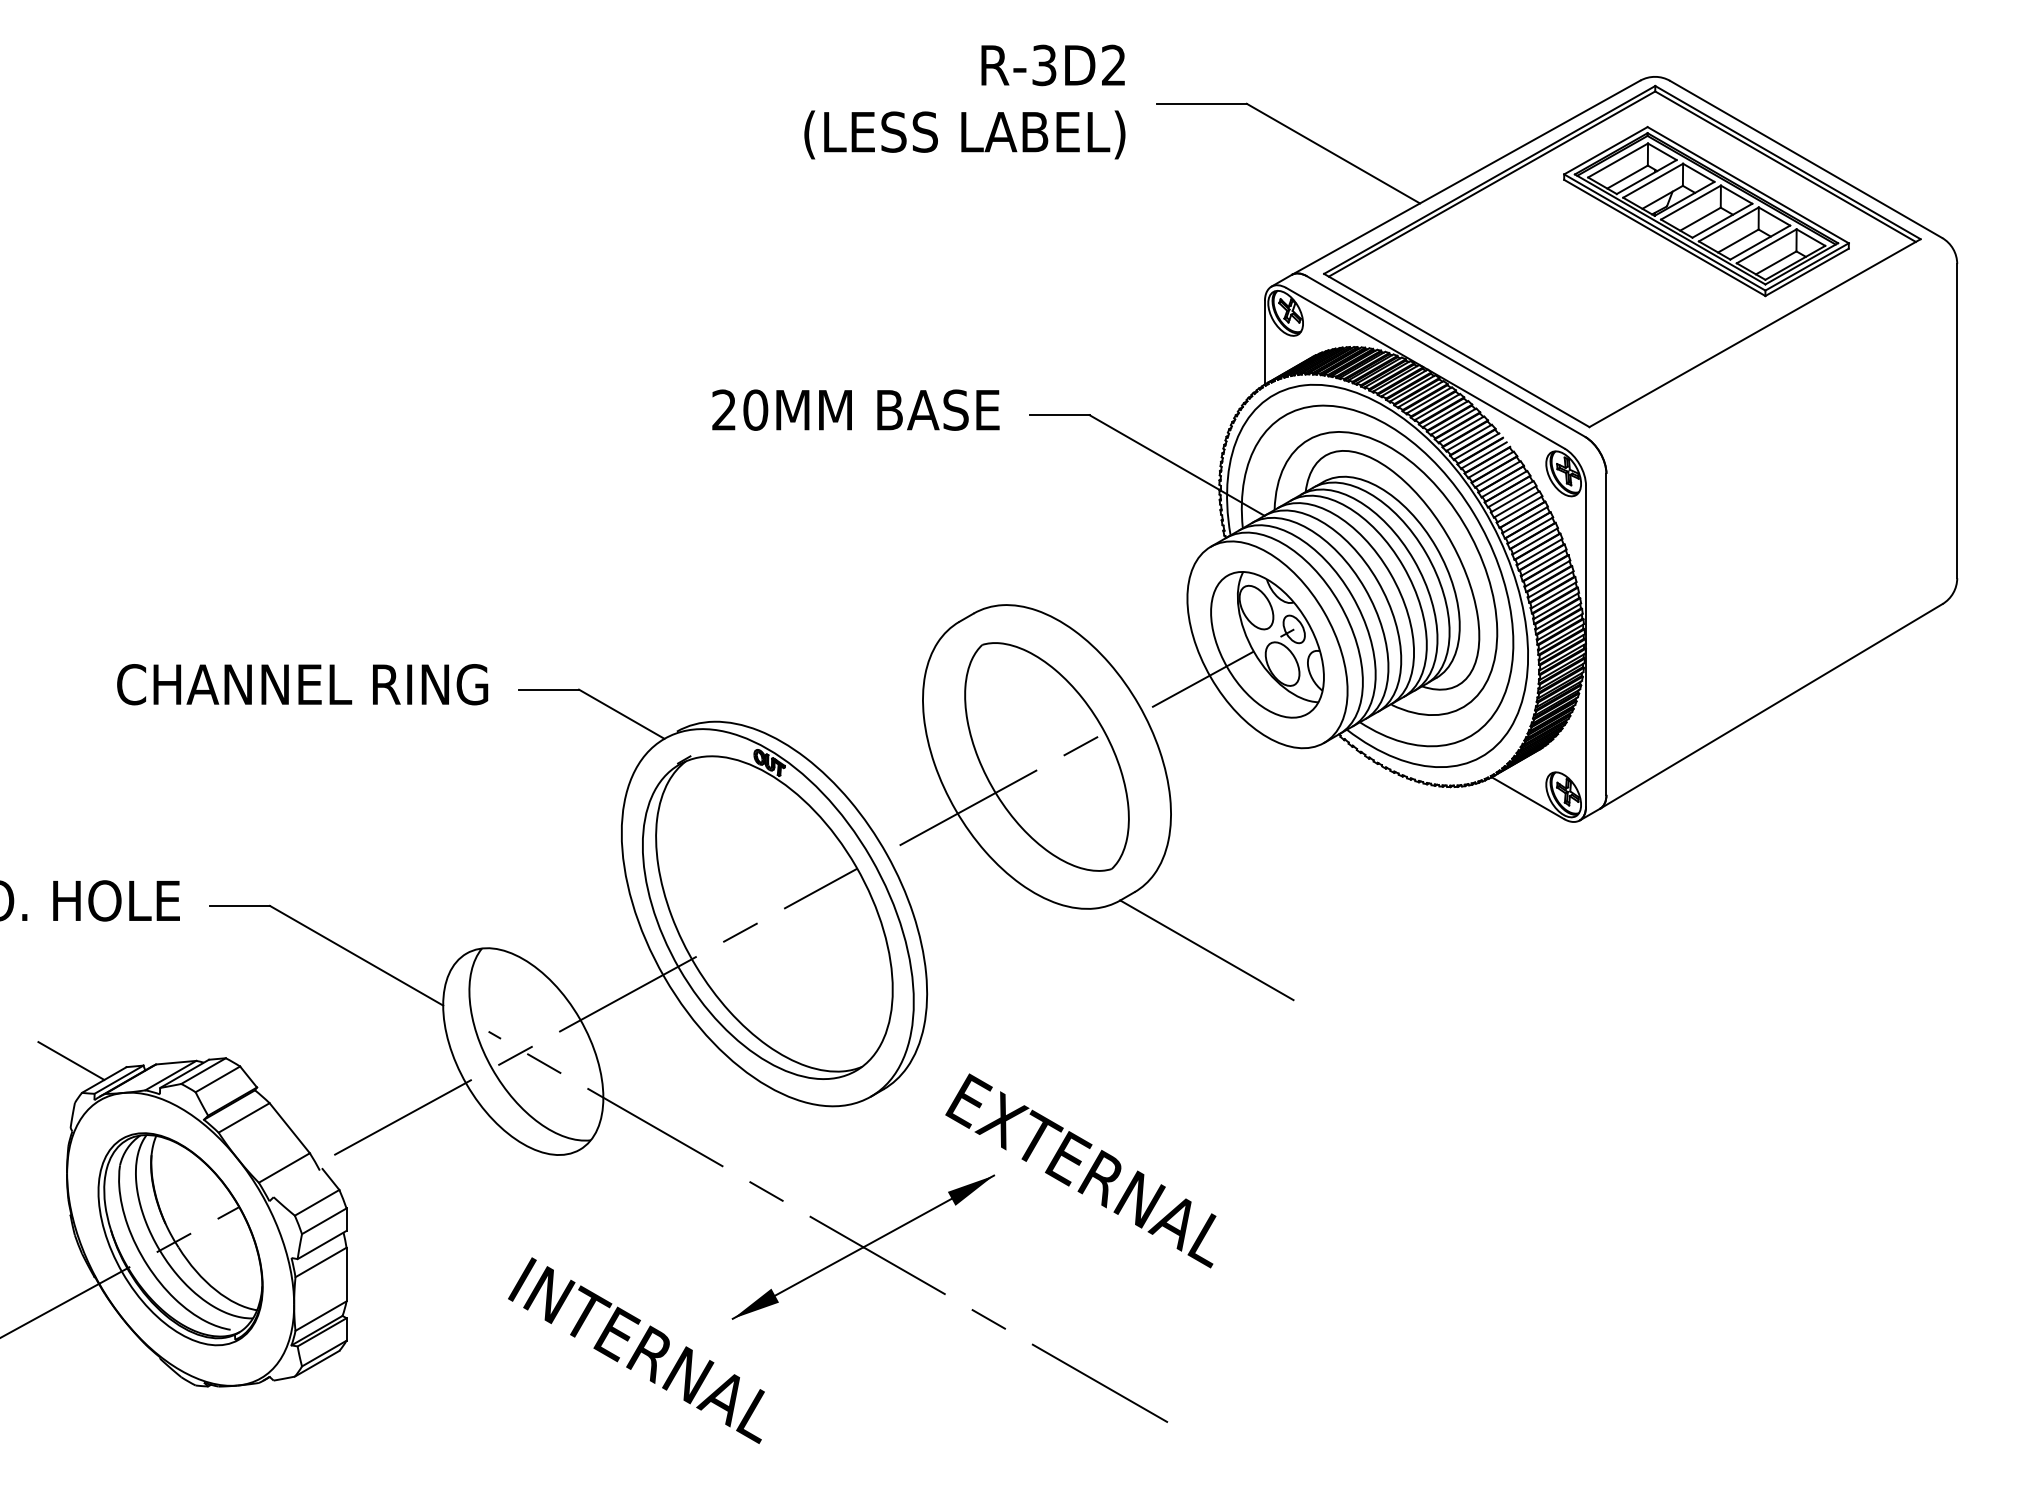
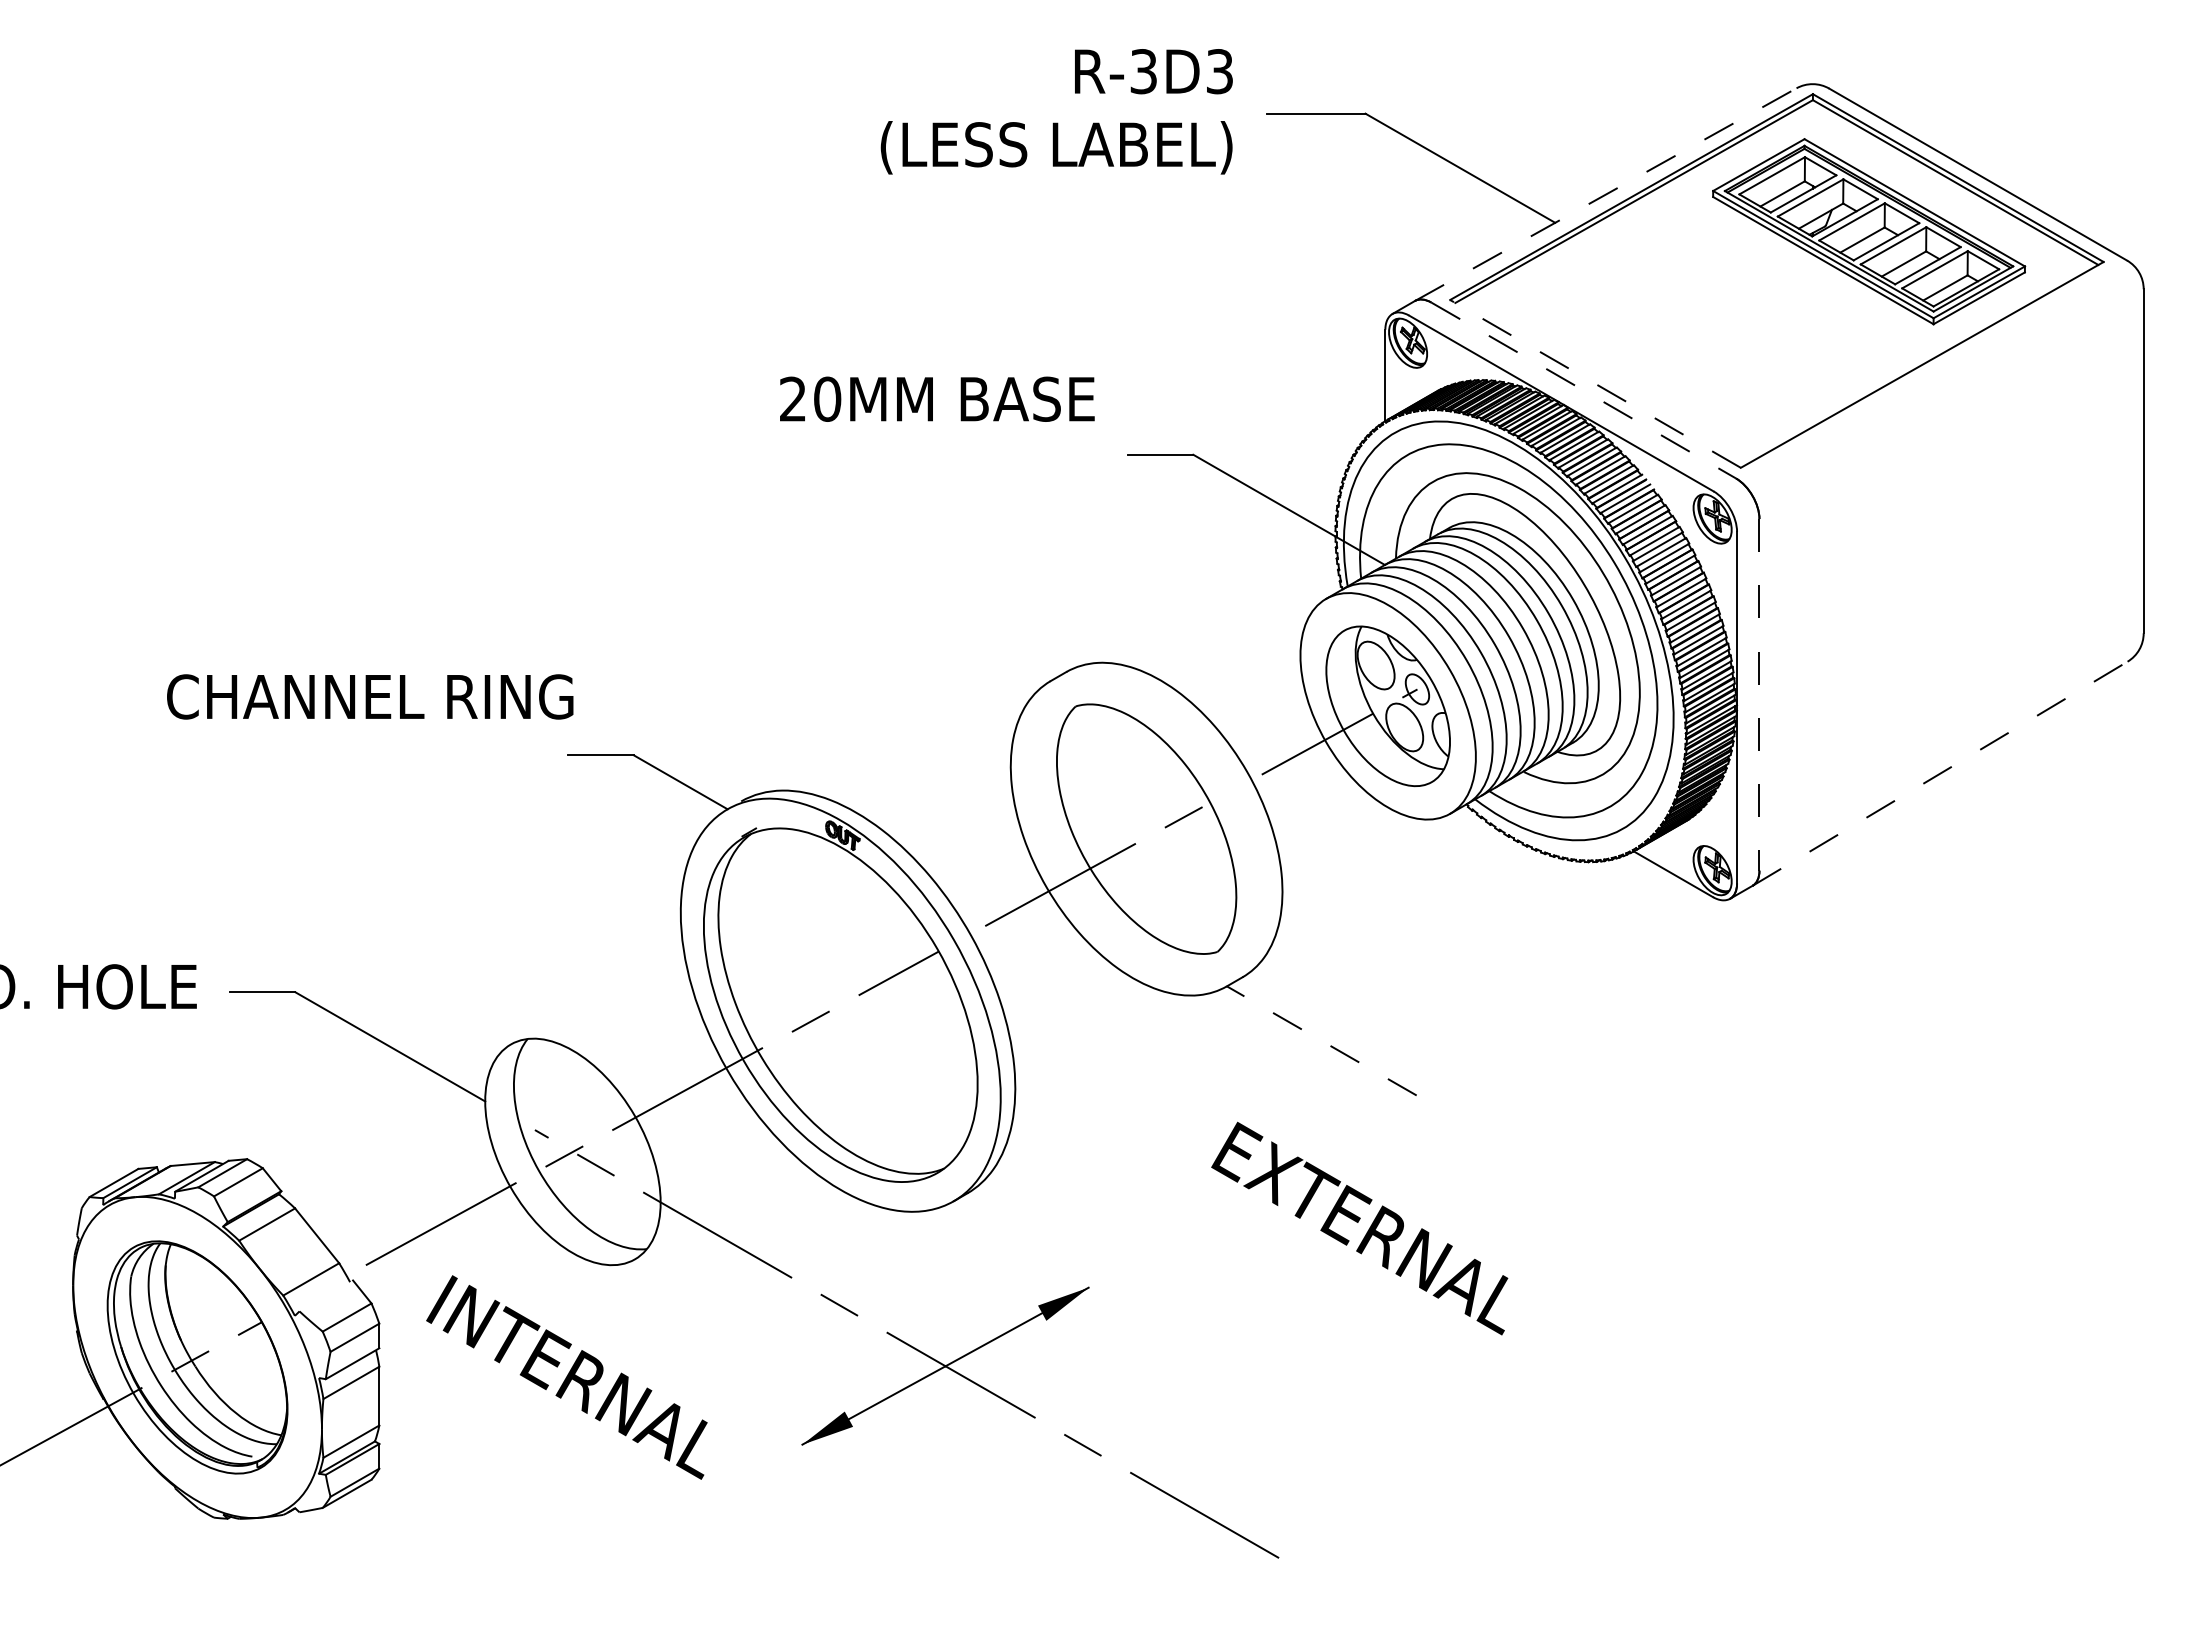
text: (1113, 65) -> (1219, 71), R-3D2 -> R-3D3
line: (1466, 177) -> (1606, 194), solid -> dashed
line: (1456, 350) -> (1595, 383), solid -> dashed
line: (1445, 356) -> (1583, 390), solid -> dashed
text: (856, 409) -> (937, 398), moved
line: (1606, 634) -> (1759, 694), solid -> dashed
text: (302, 684) -> (370, 696), moved
line: (1771, 706) -> (1940, 773), solid -> dashed
line: (1206, 949) -> (1321, 1040), solid -> dashed
line: (70, 1060) -> (77, 1161), removed
text: (1080, 1170) -> (1359, 1228), moved
text: (636, 1350) -> (566, 1377), moved

